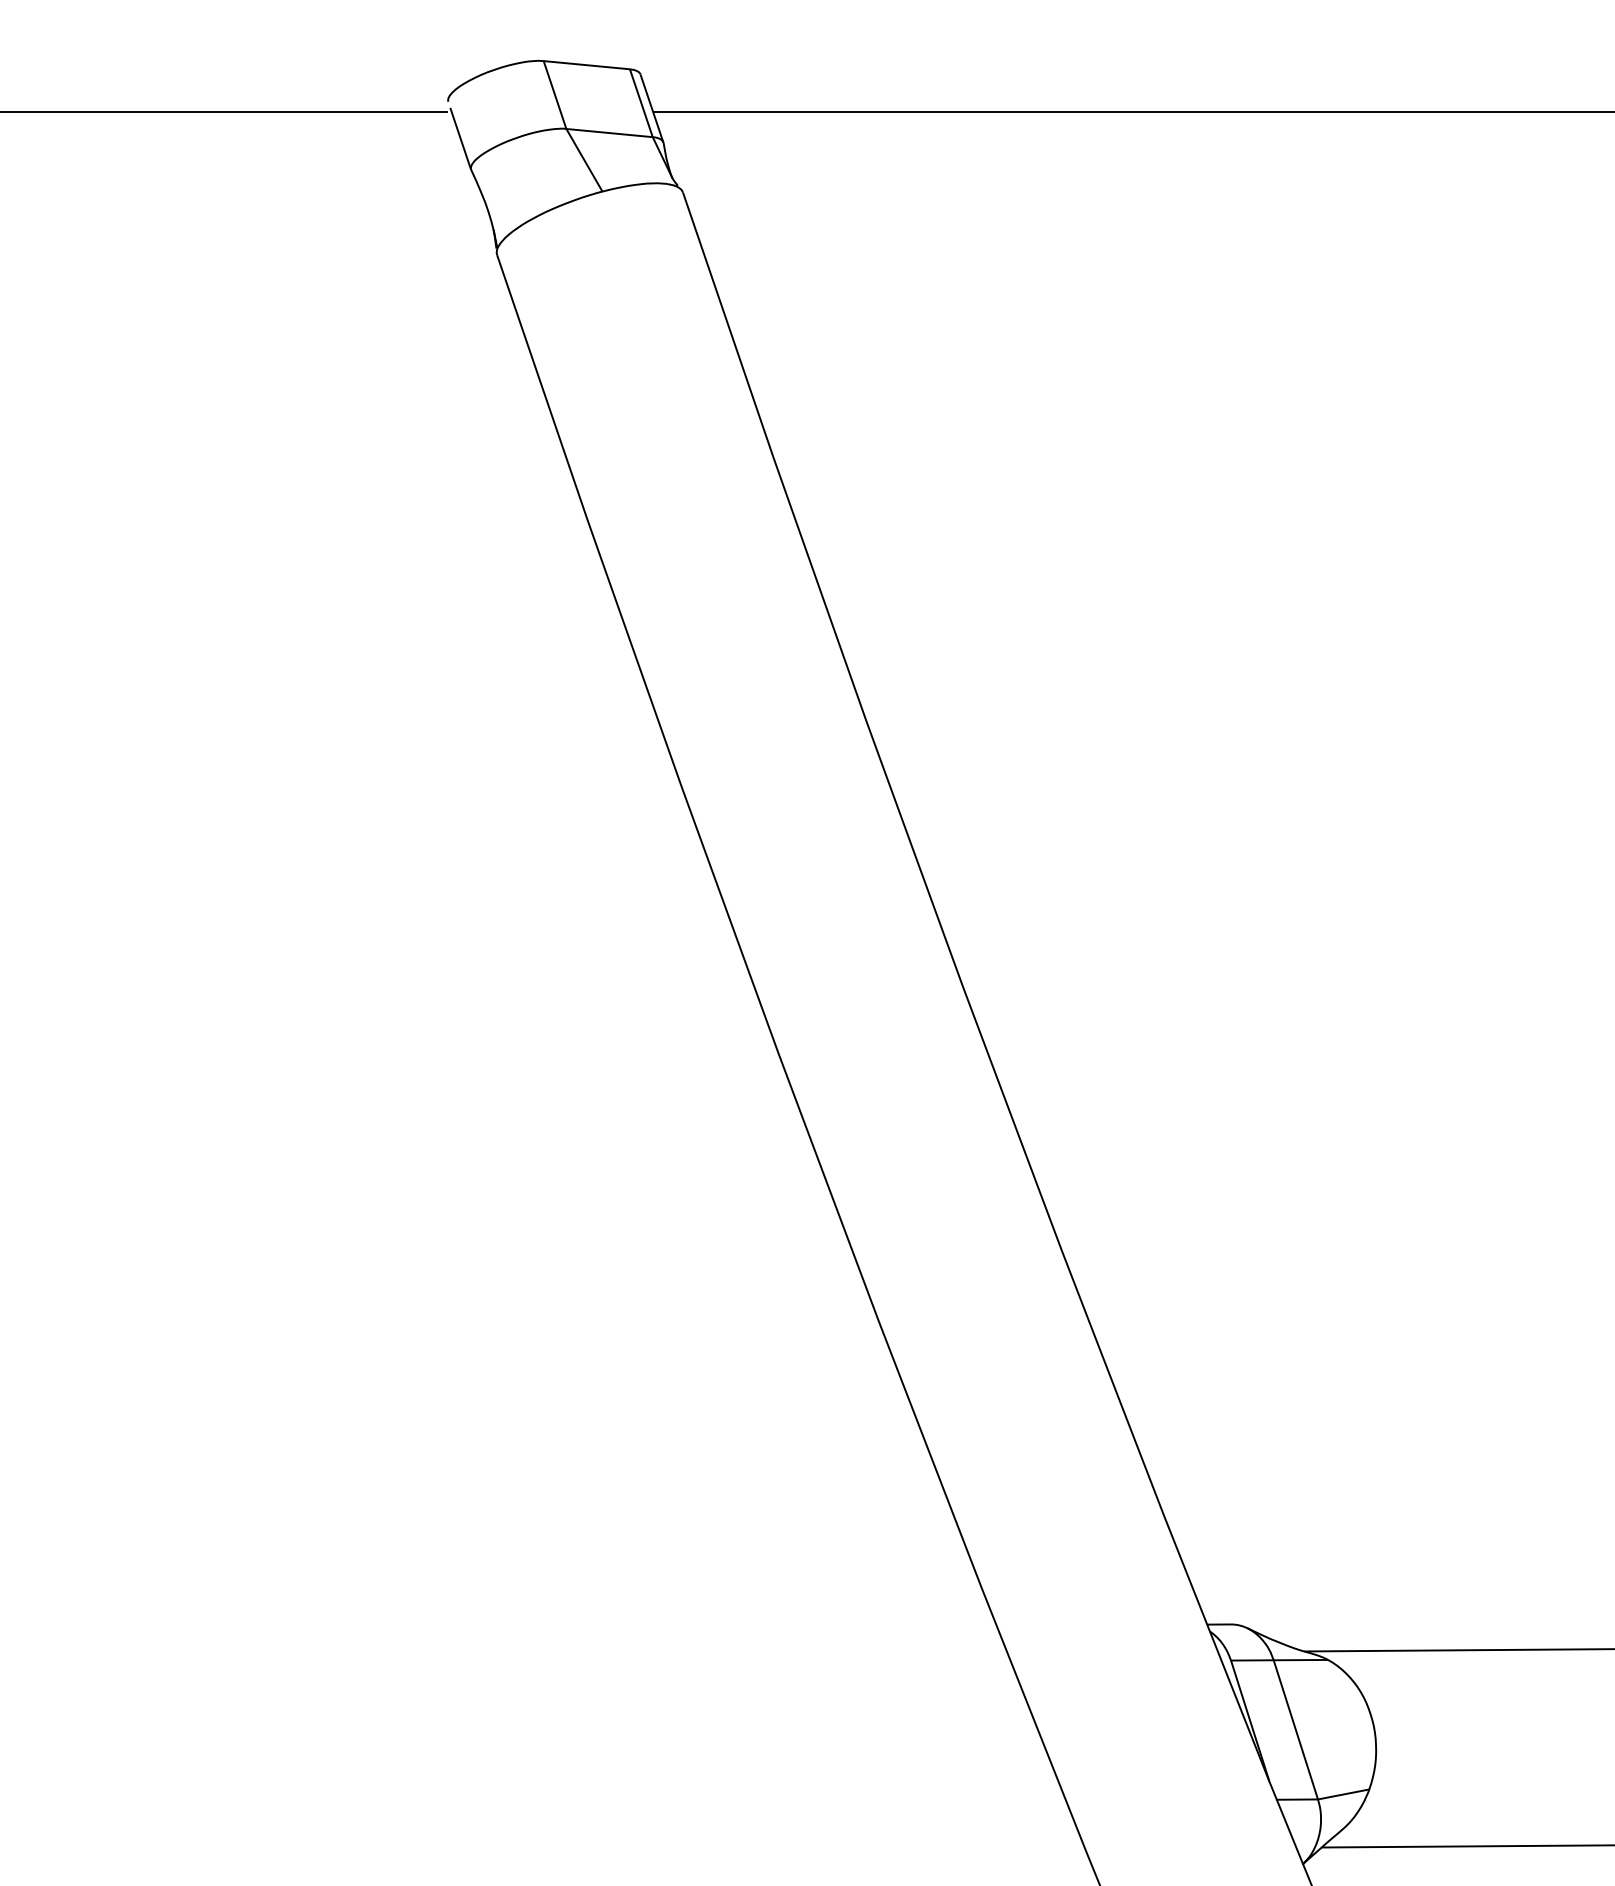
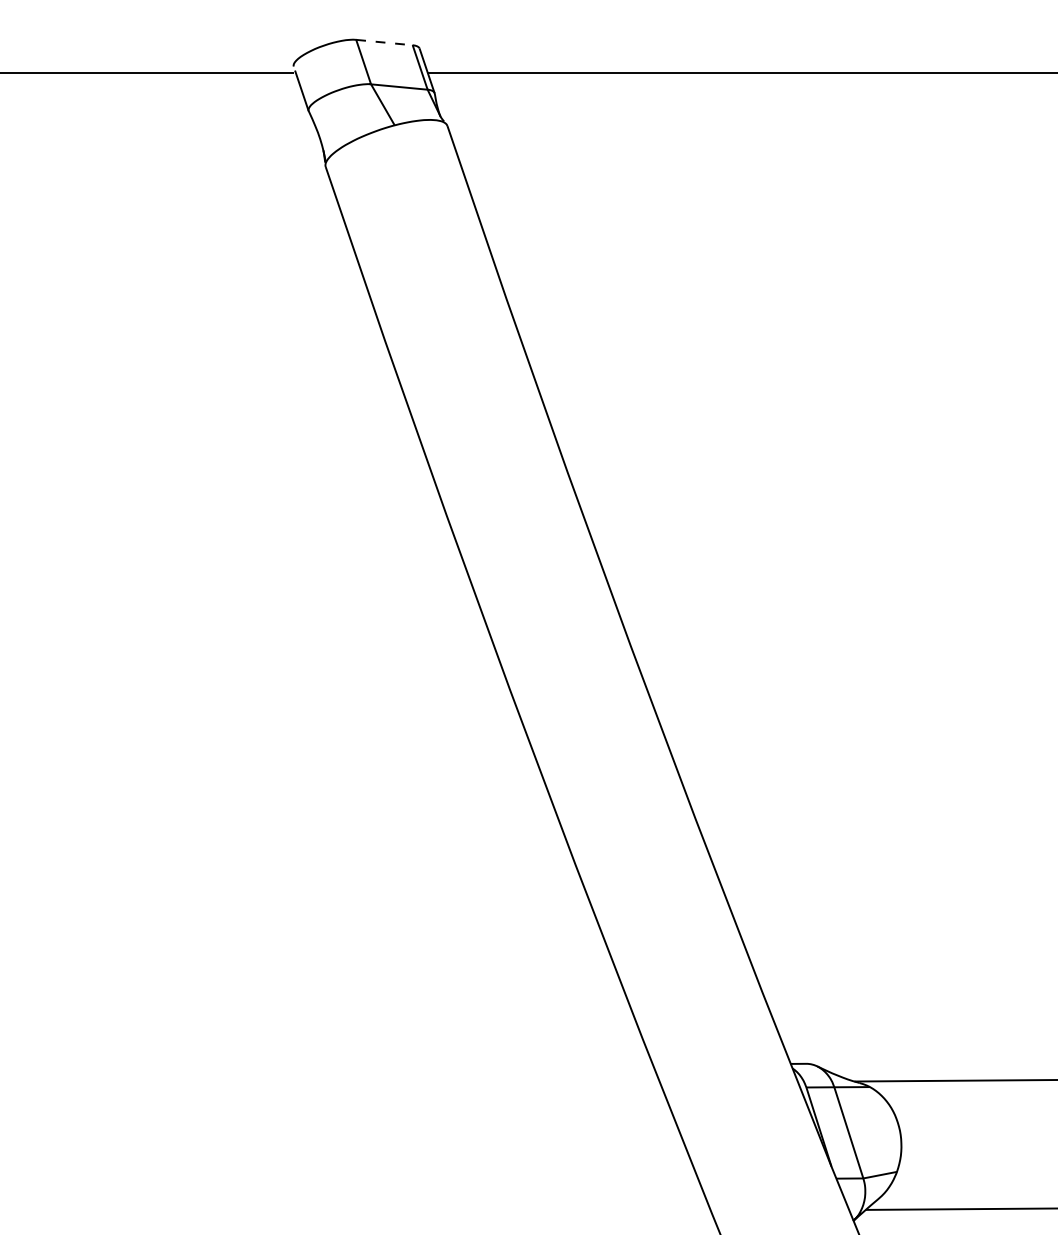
line: (586, 65) -> (384, 42), solid -> dashed

